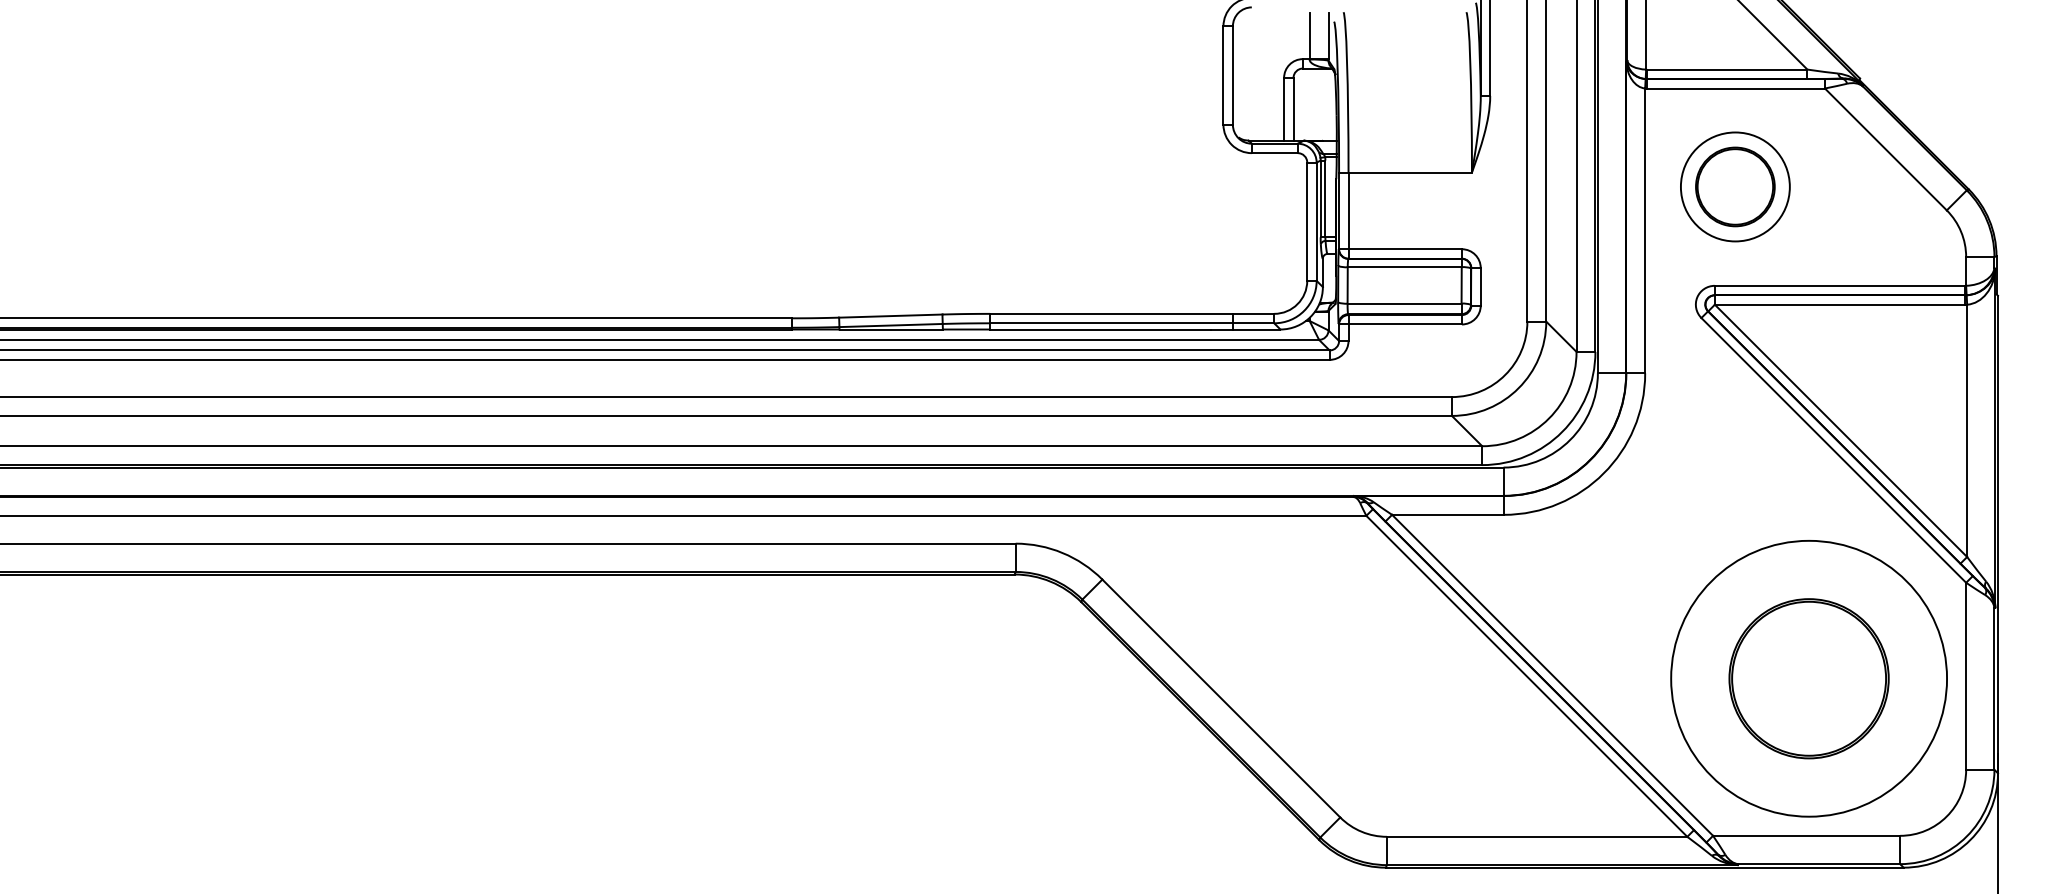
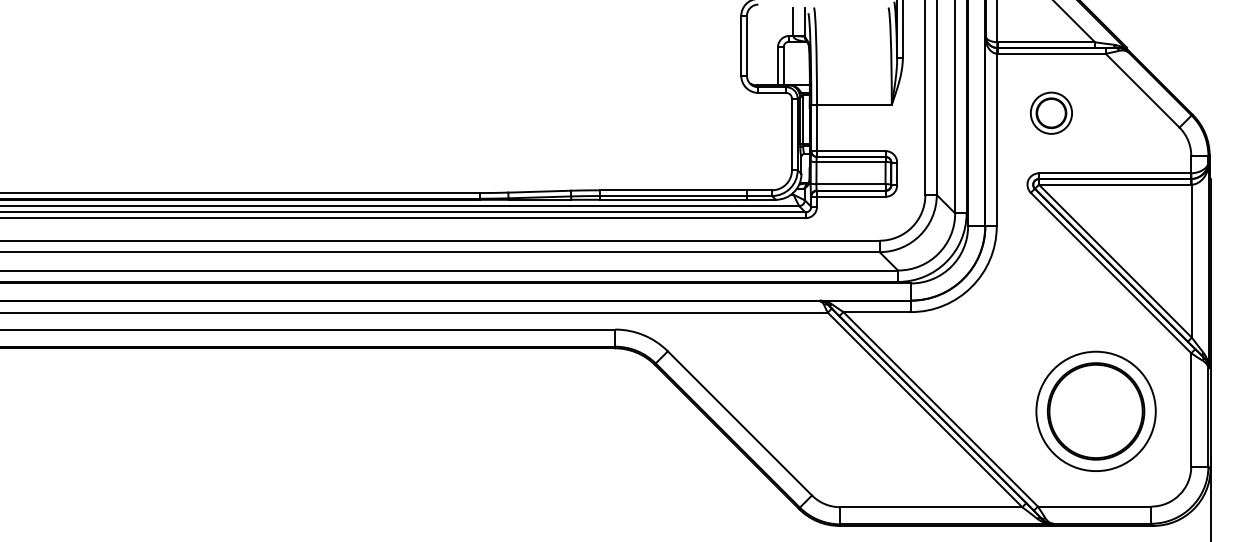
part: (1735, 185) -> (1051, 112), size x0.62
circle: (1808, 678) -> (1095, 411), size x0.71

